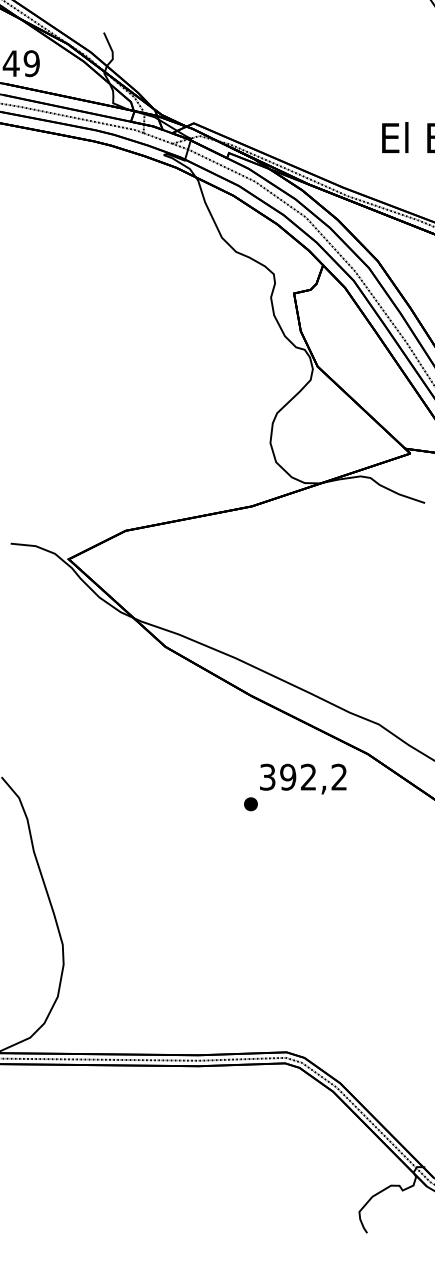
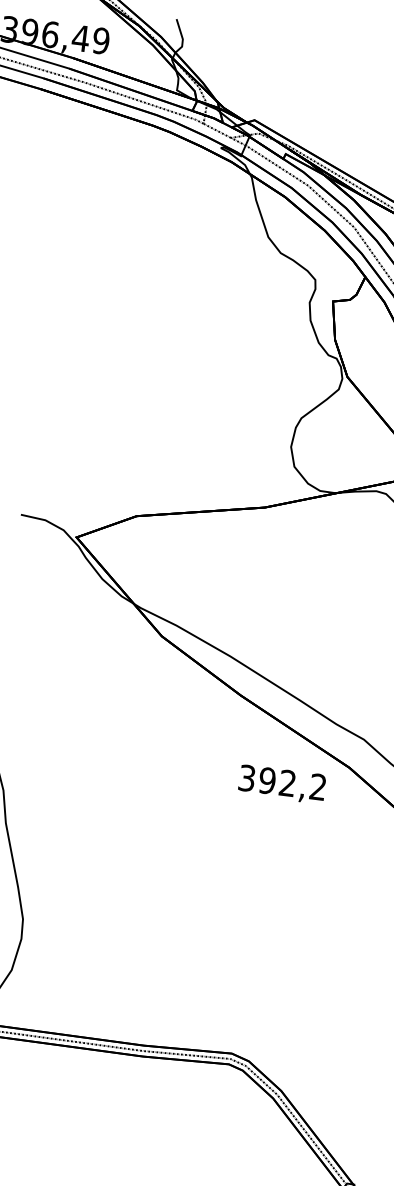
part: (250, 804) -> (226, 803), removed

